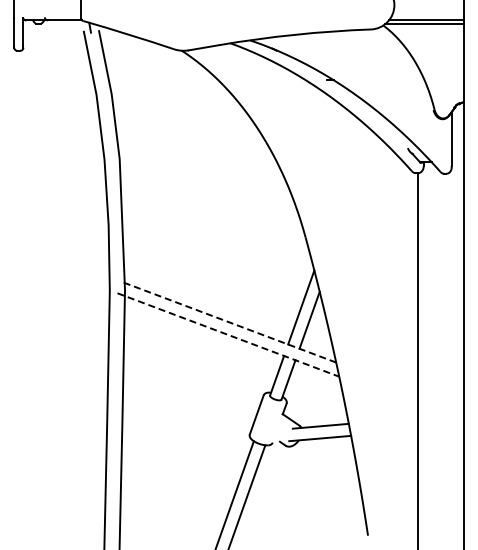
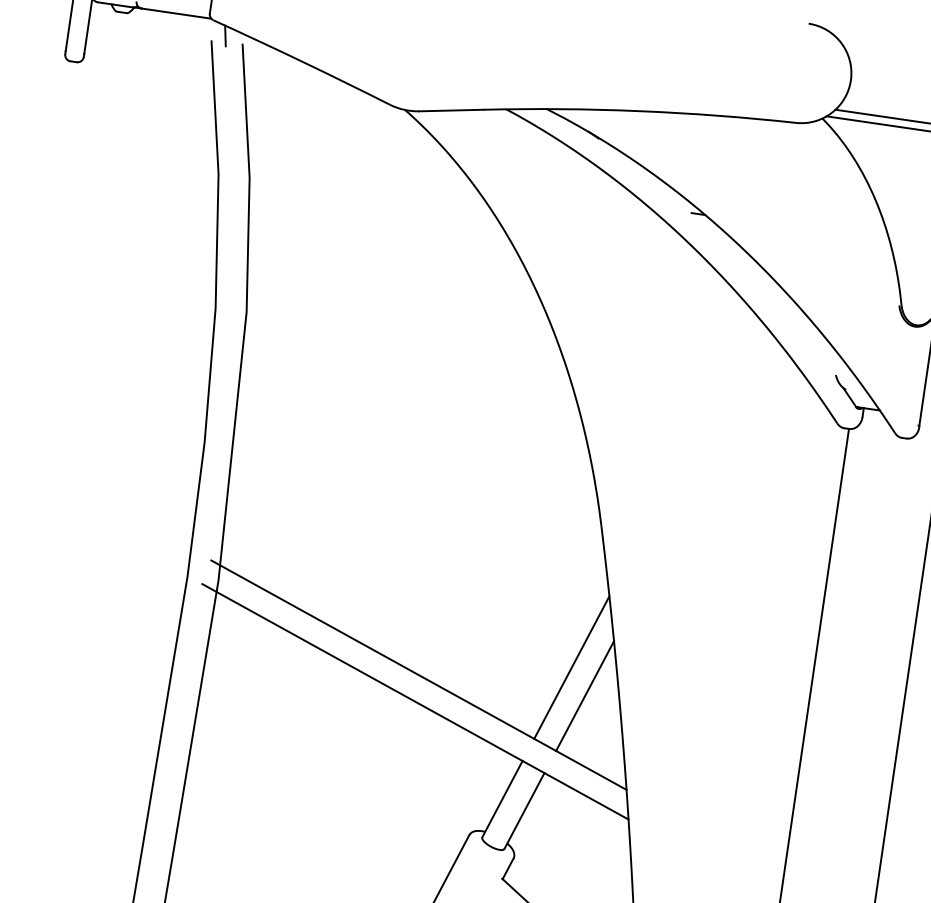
line: (227, 321) -> (417, 674), dashed -> solid
line: (228, 335) -> (415, 702), dashed -> solid

